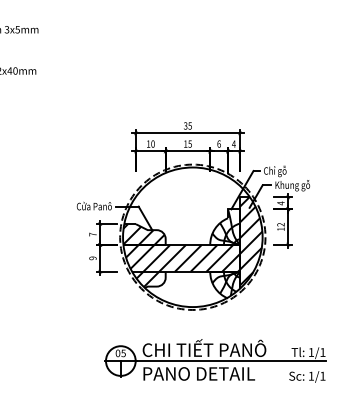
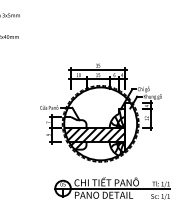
hatch: (142, 234) -> (74, 122), removed
hatch: (251, 242) -> (131, 126), removed

